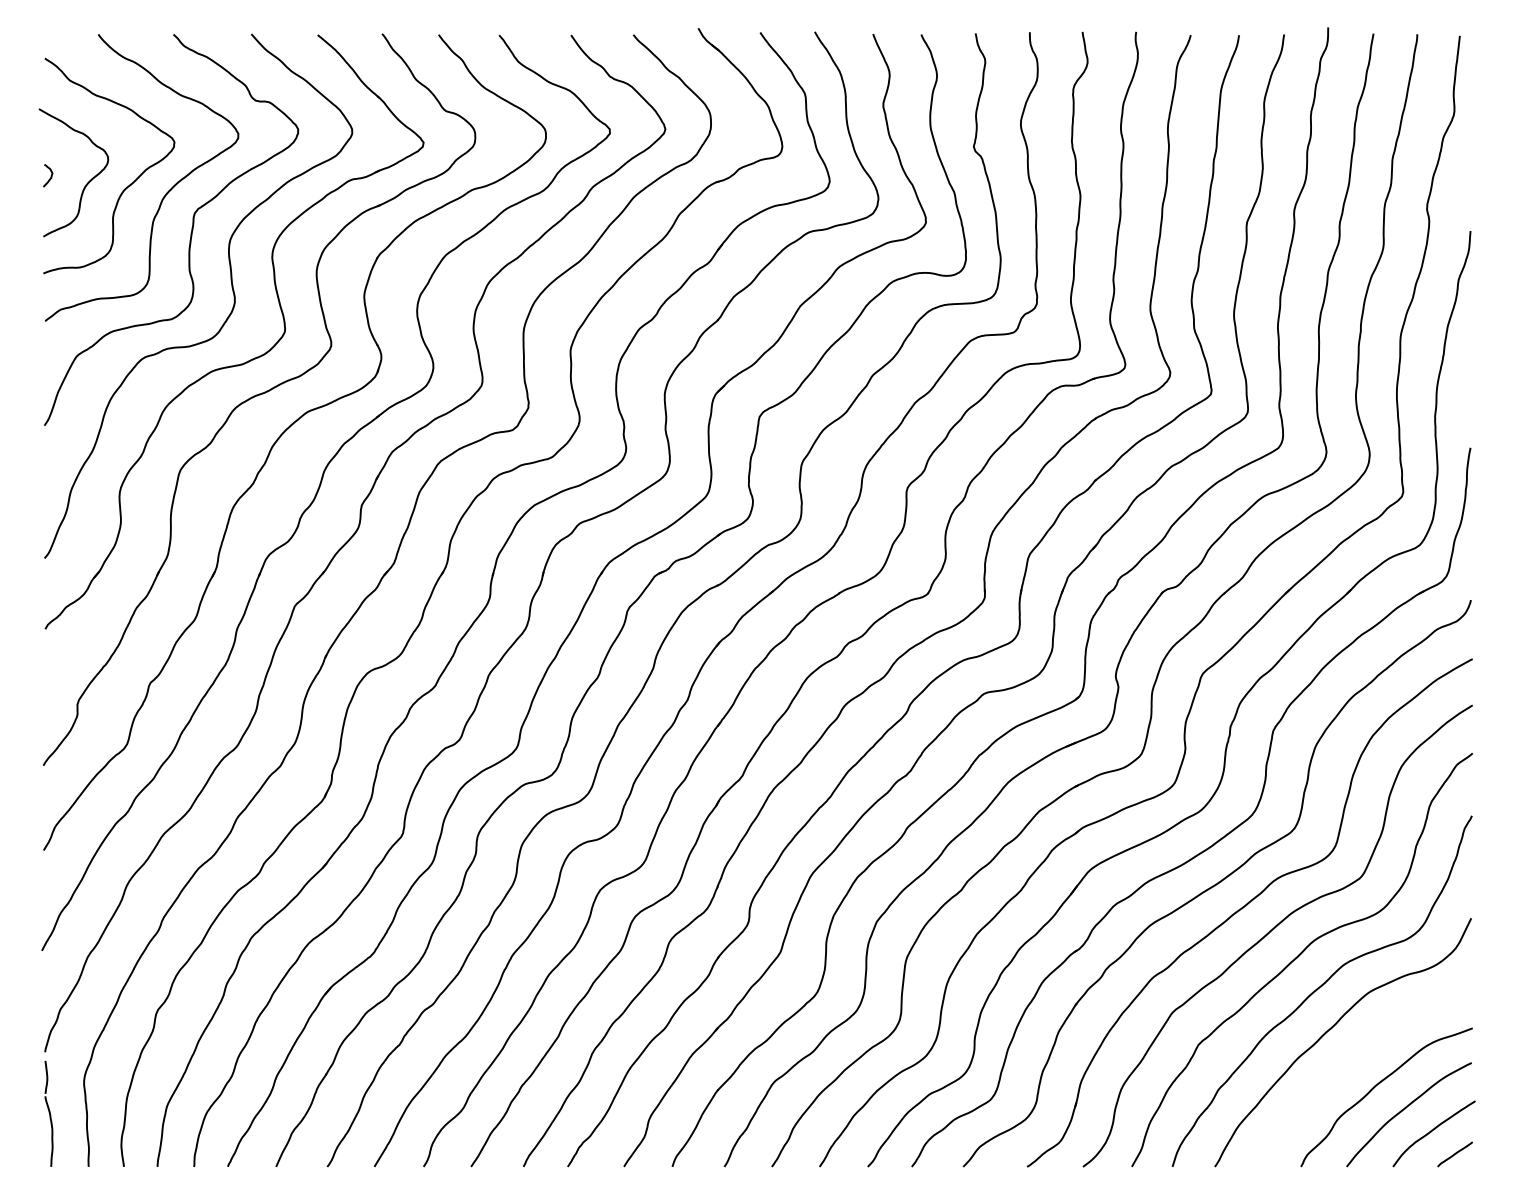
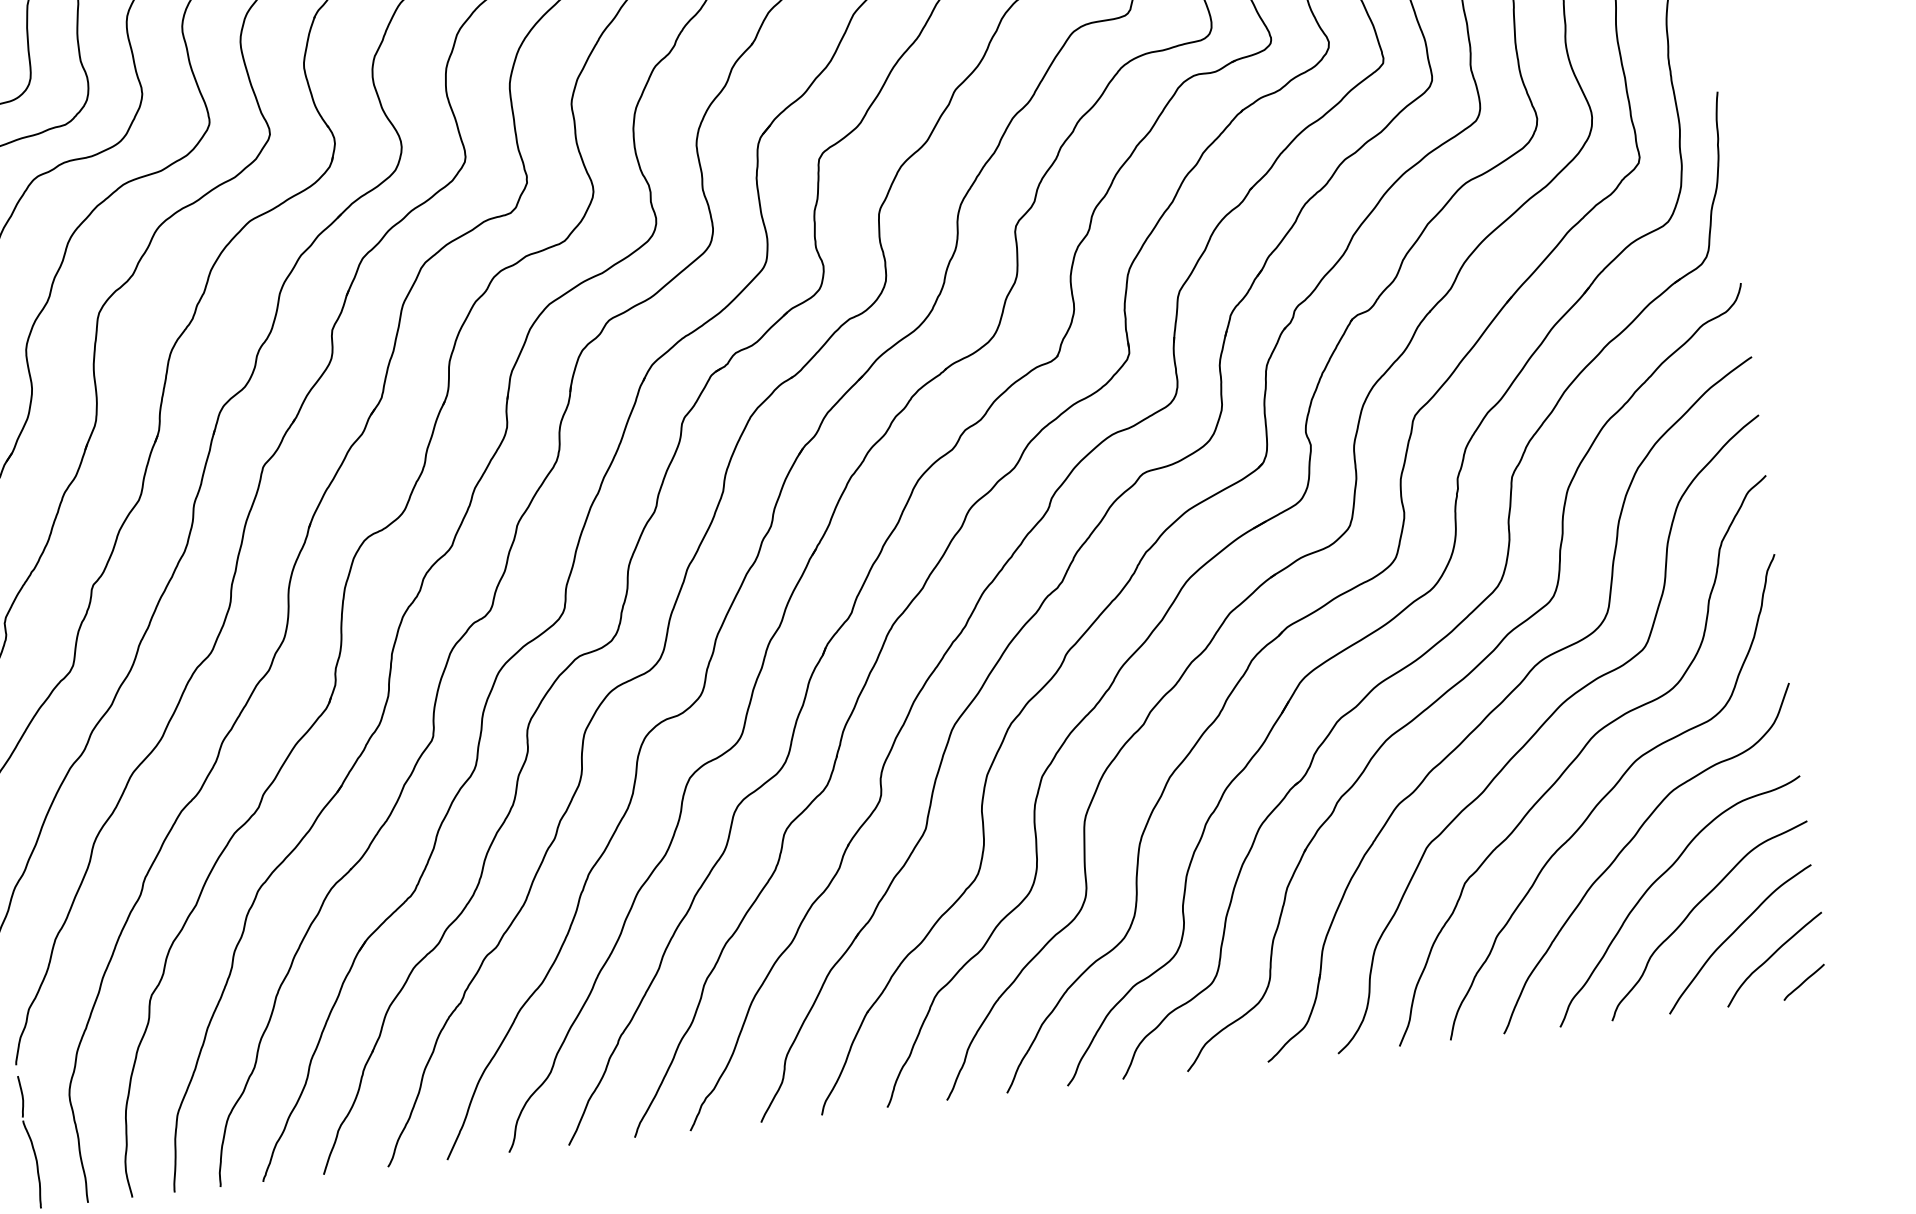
curve: (1352, 1059) -> (1660, 878), added

